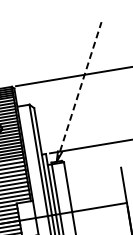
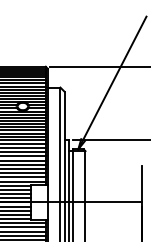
line: (79, 92) -> (112, 83), dashed -> solid

